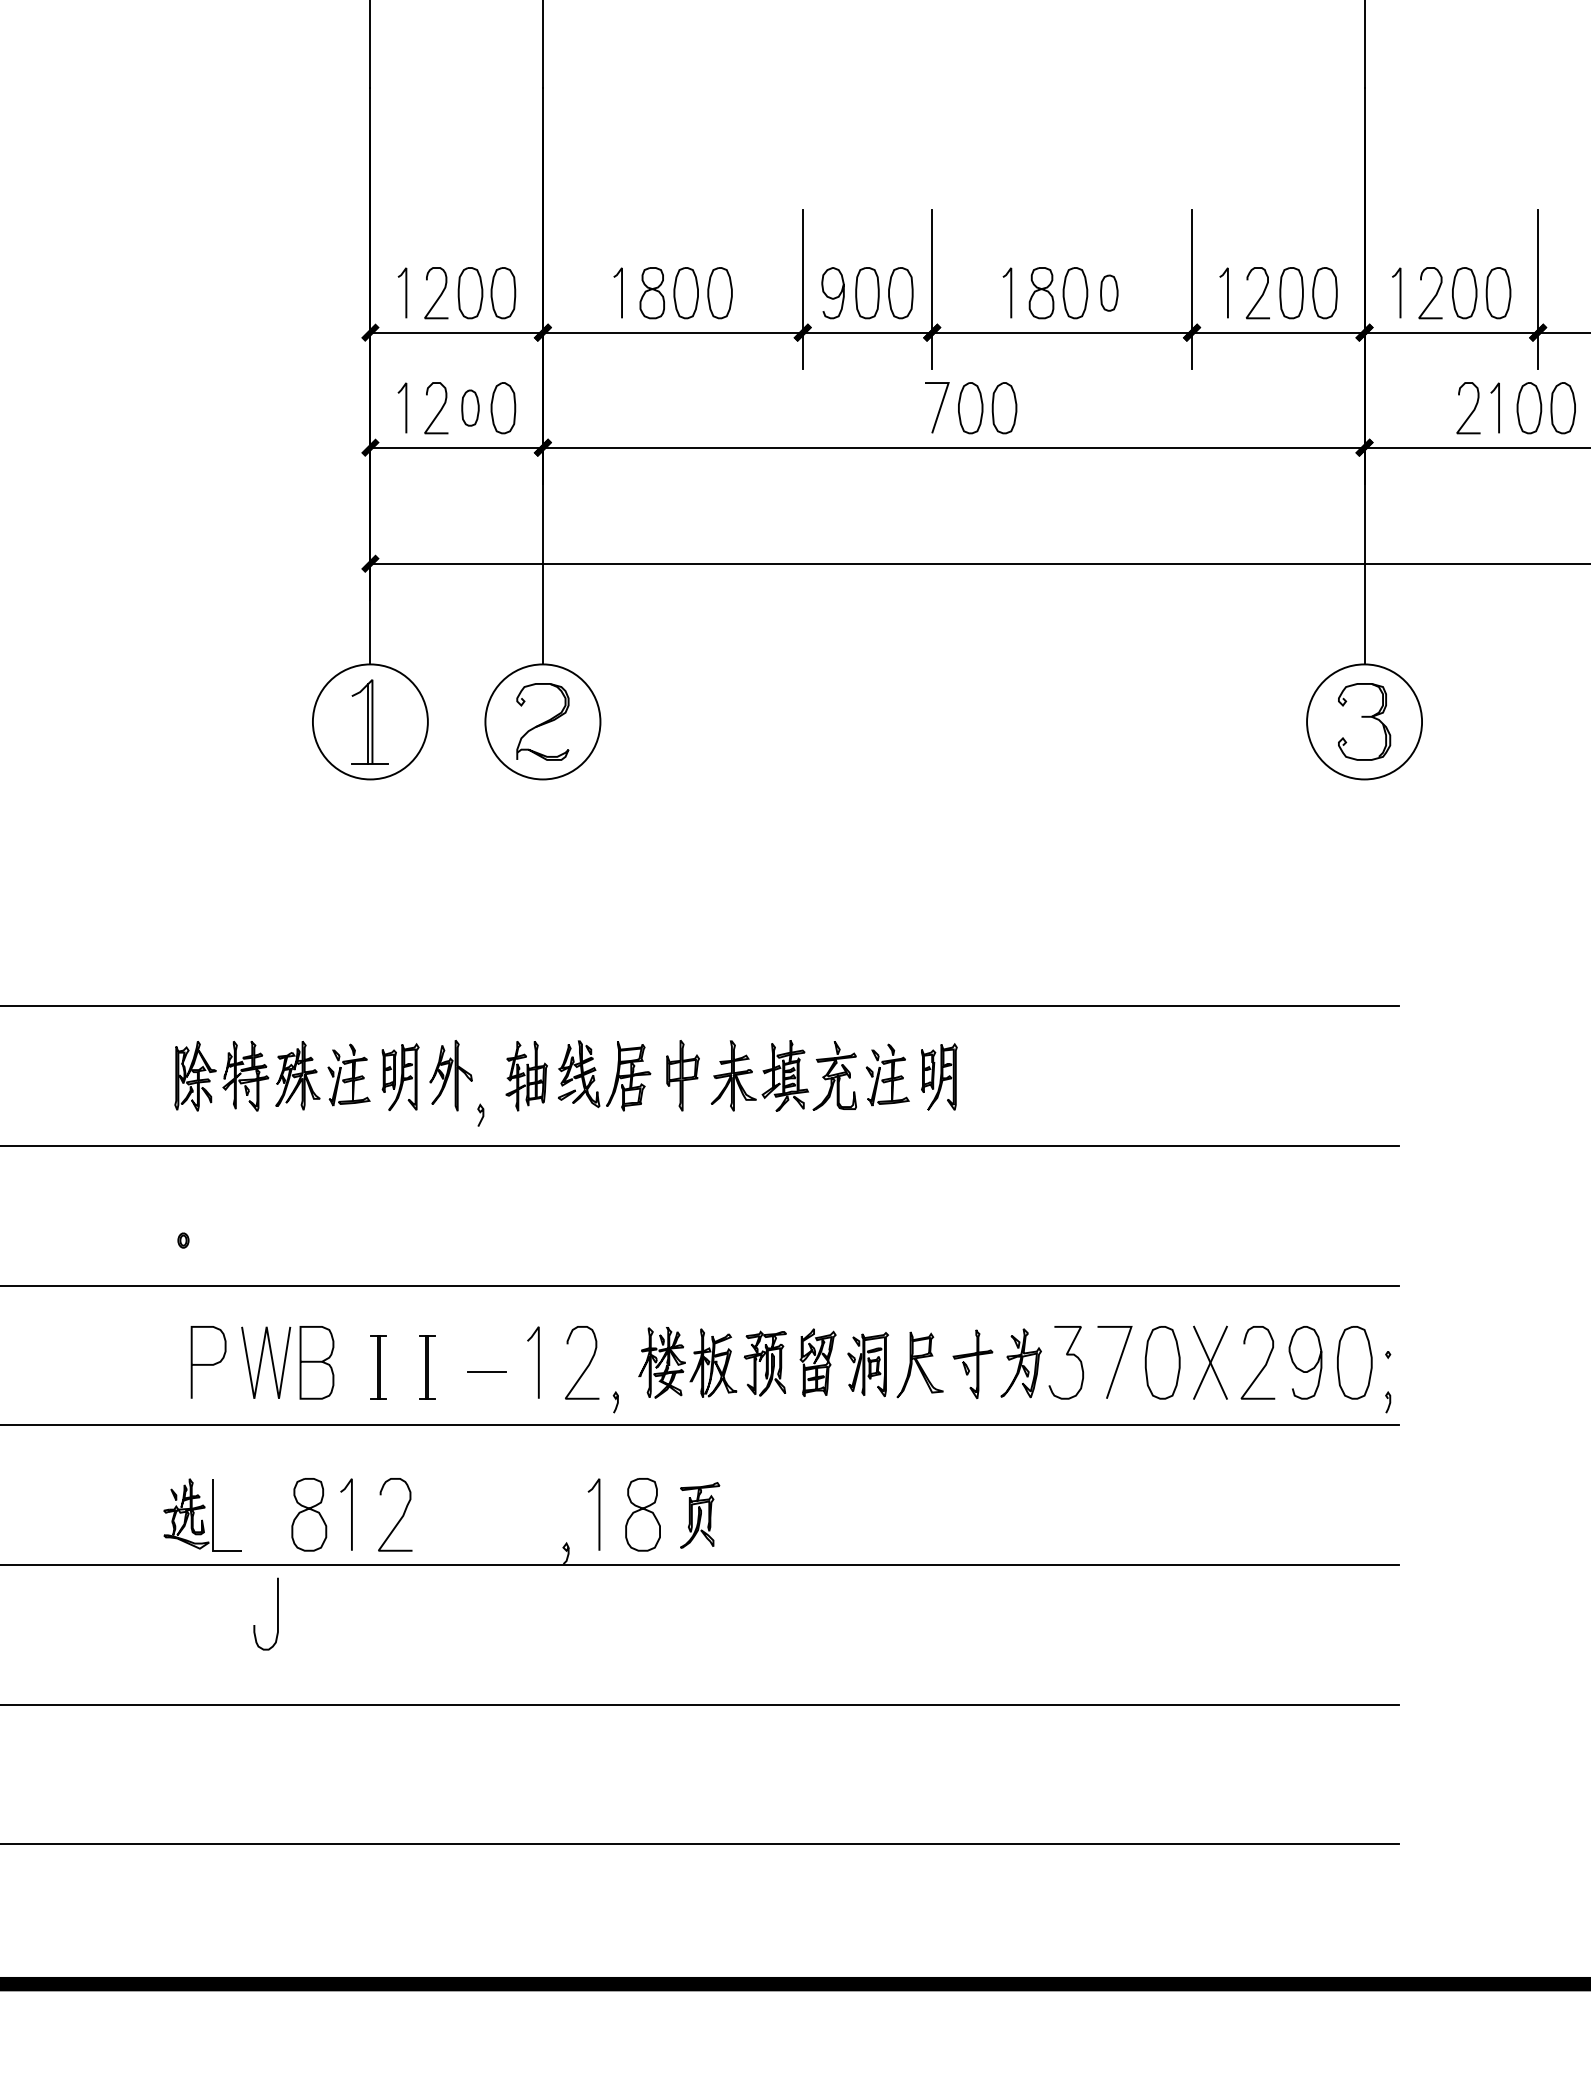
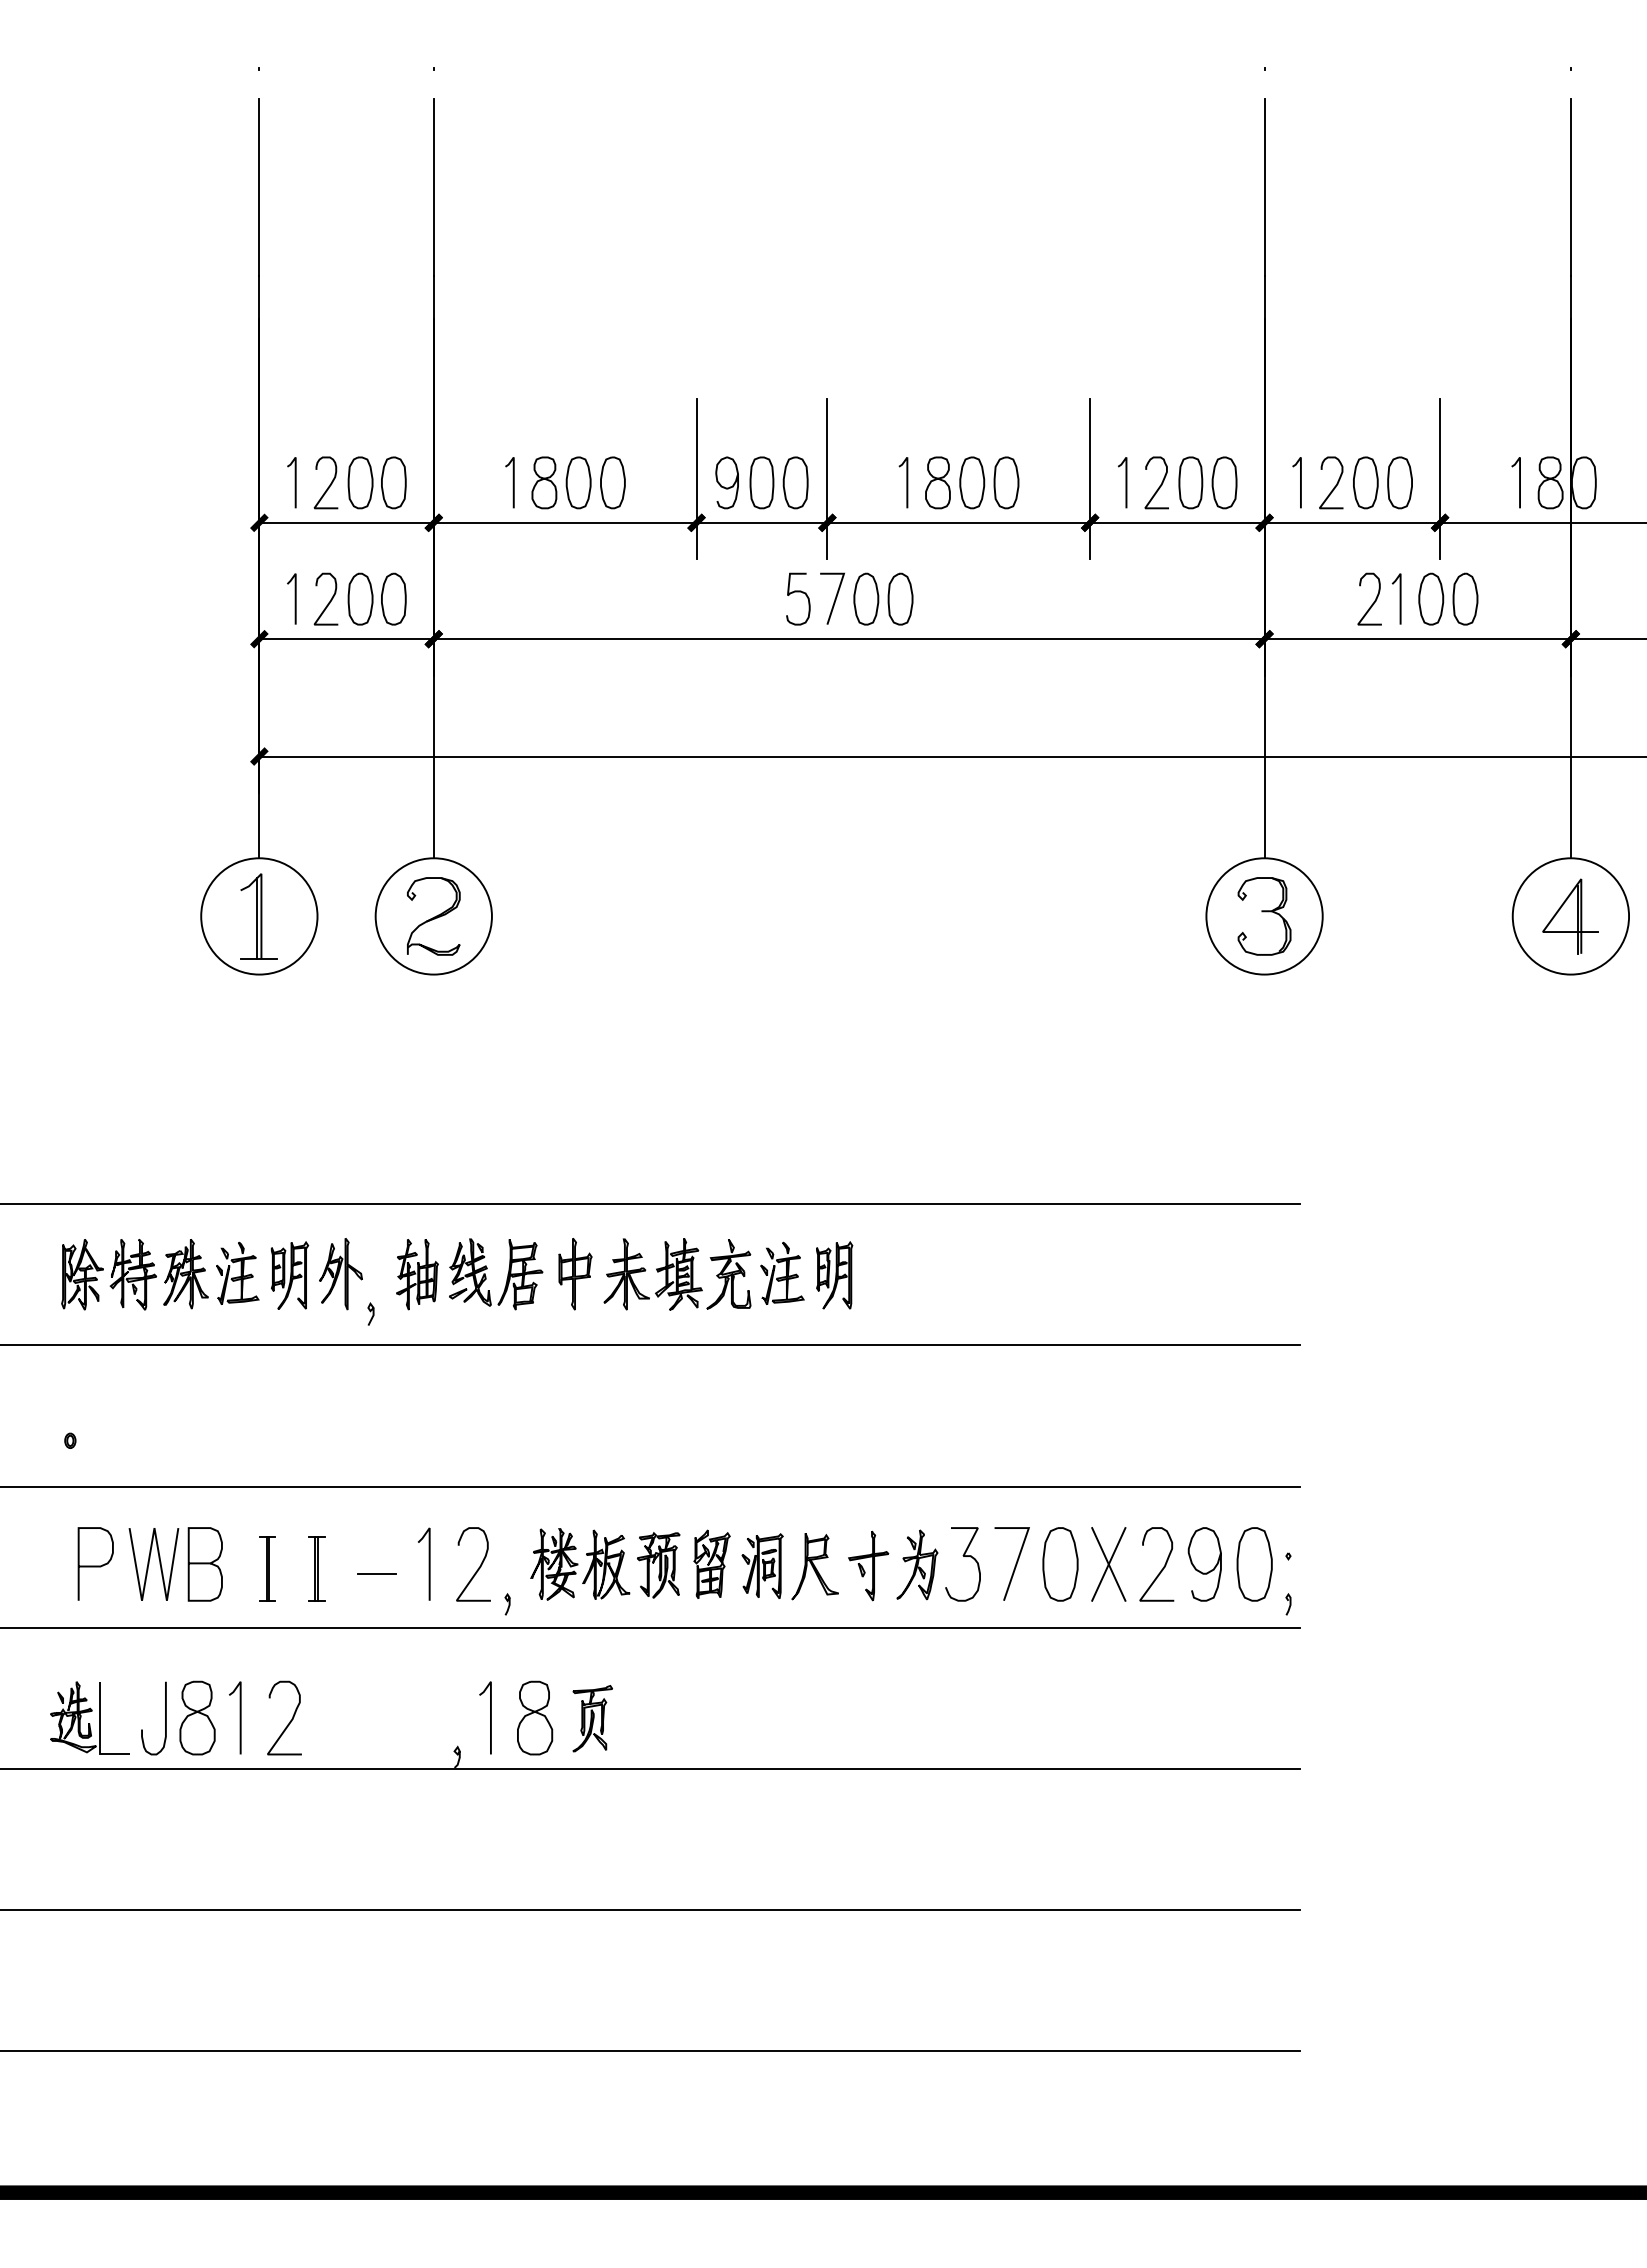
part: (1109, 292) -> (1006, 482), size x1.43
curve: (903, 401) -> (798, 592), added
part: (470, 407) -> (360, 598), size x1.43
curve: (277, 1614) -> (165, 1718), moved

